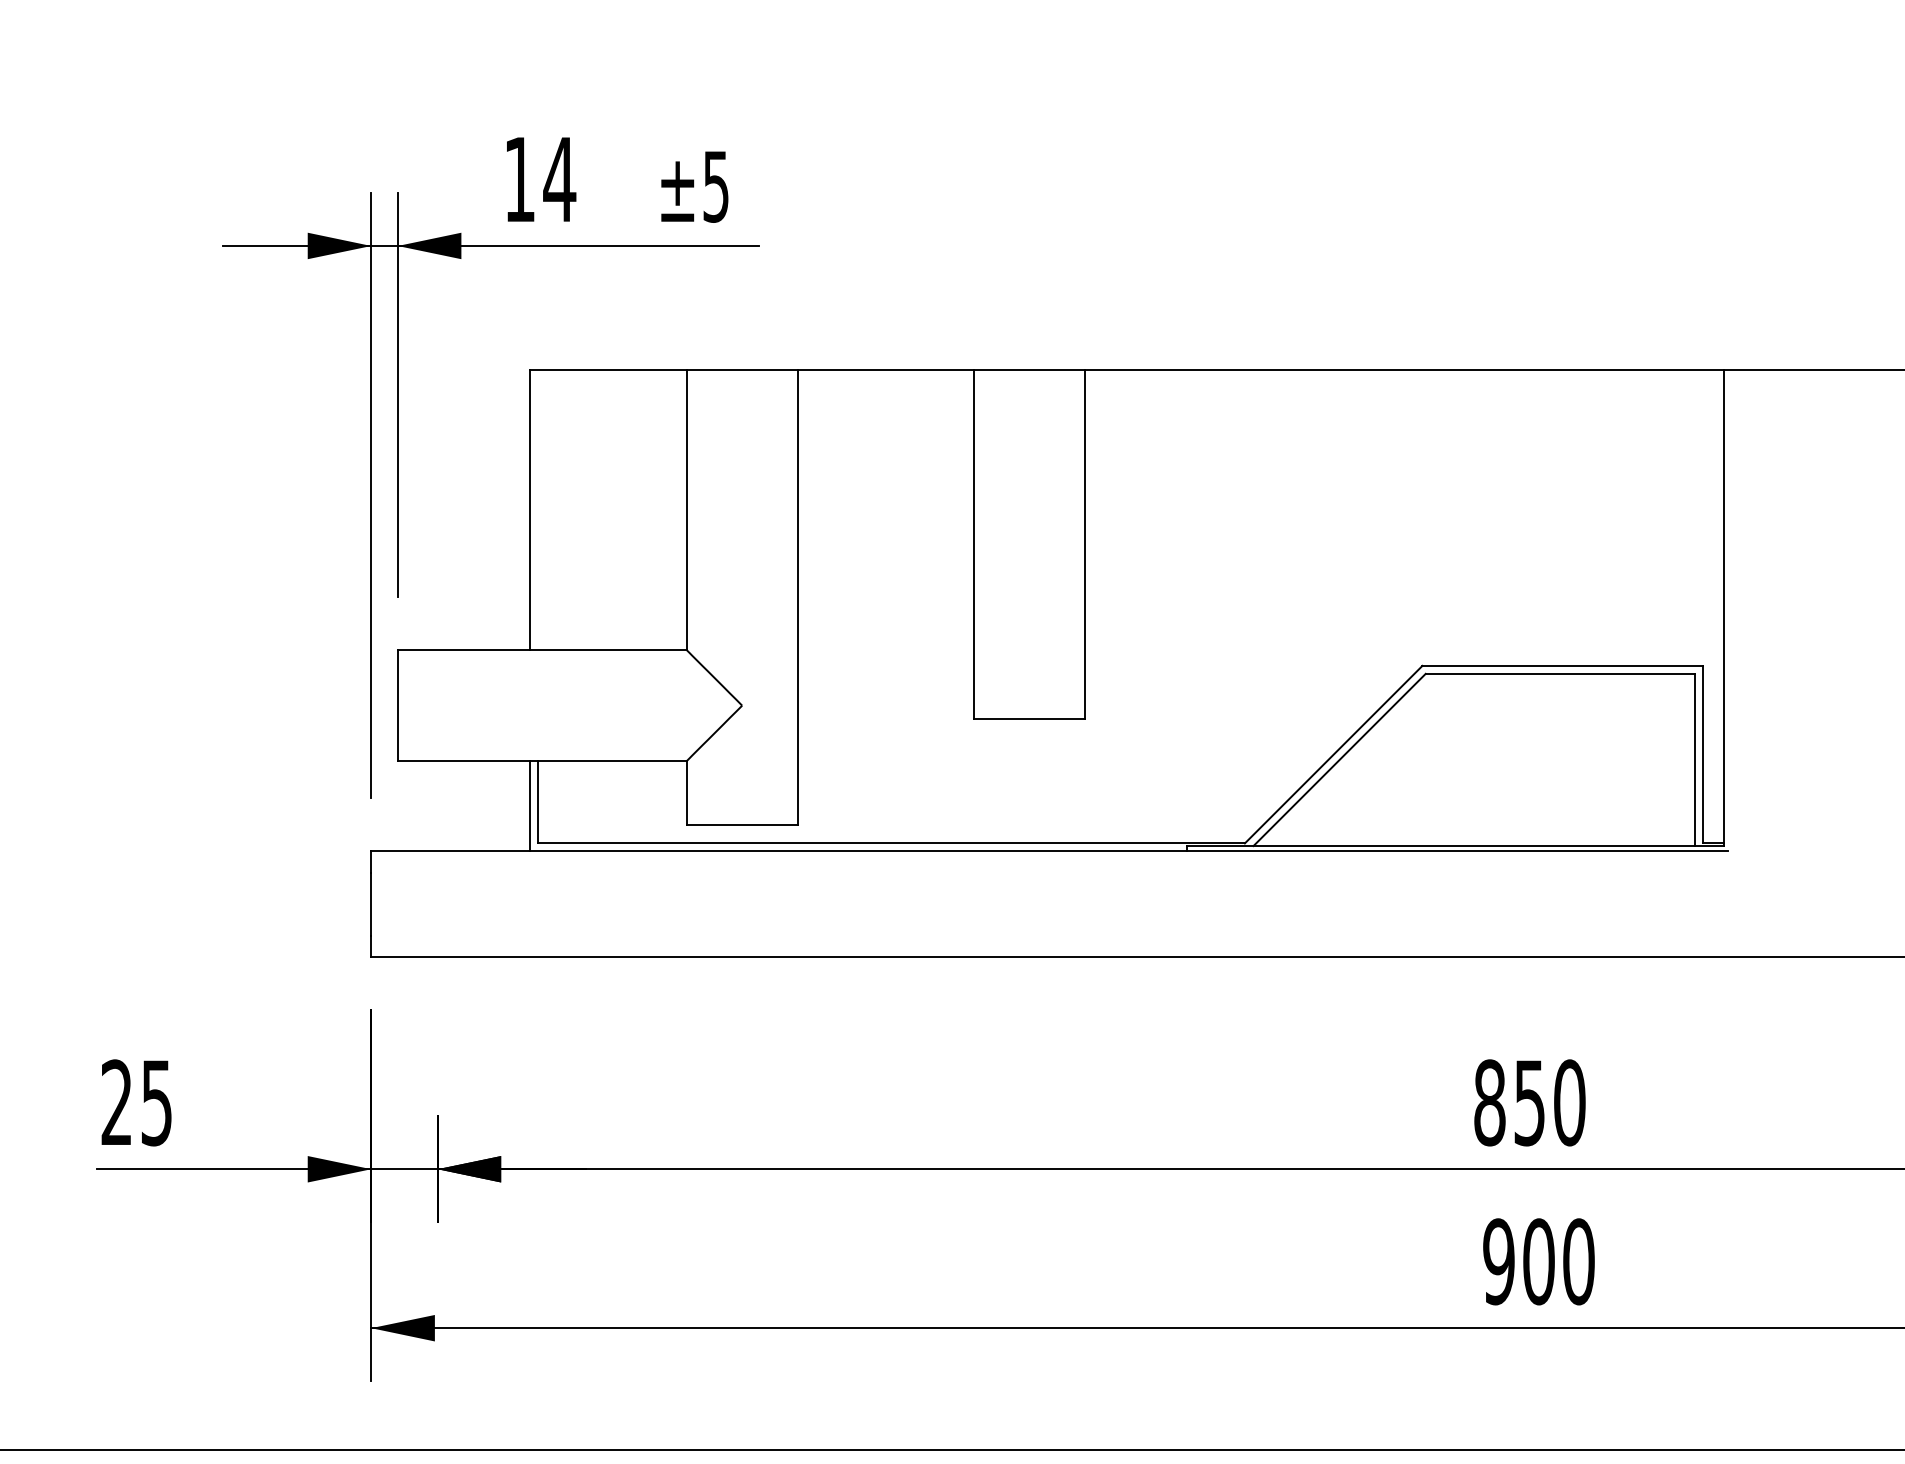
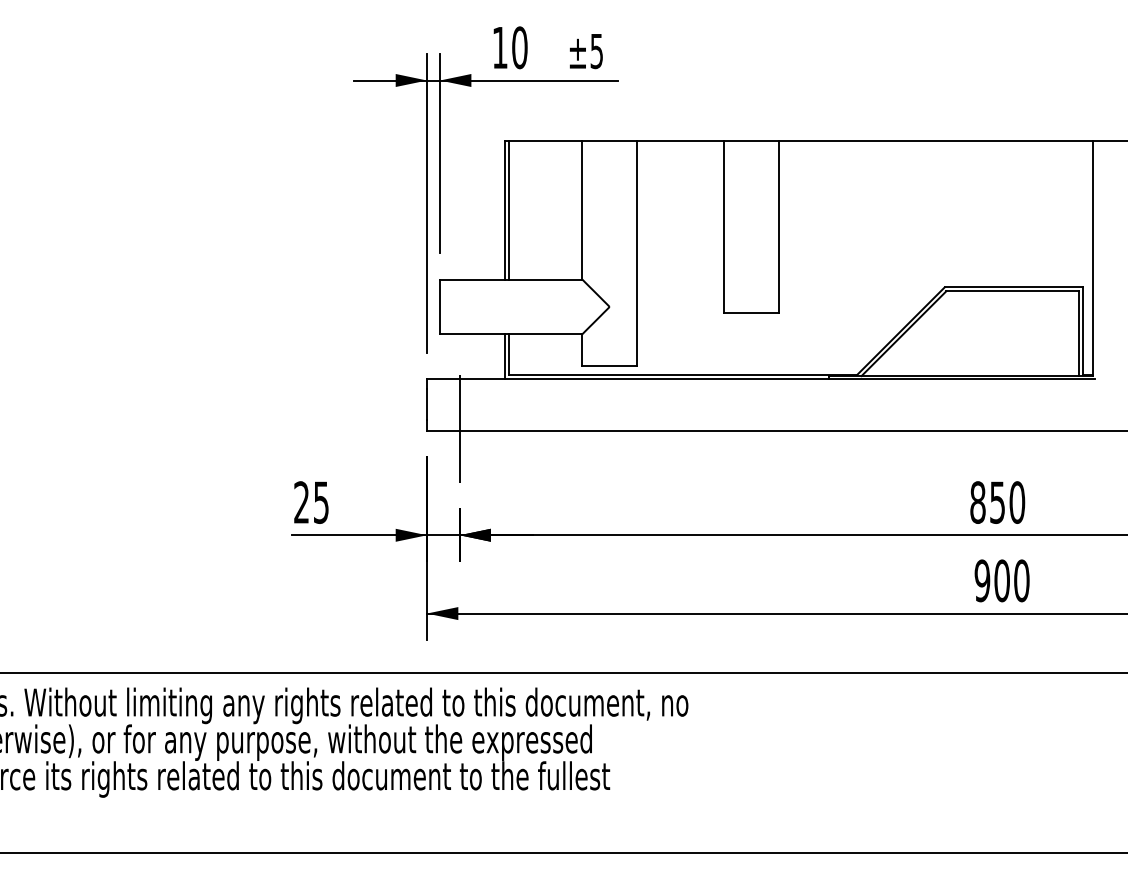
text: (559, 178) -> (519, 47), 14 -> 10
line: (538, 509) -> (509, 210), added
line: (437, 952) -> (459, 428), added

